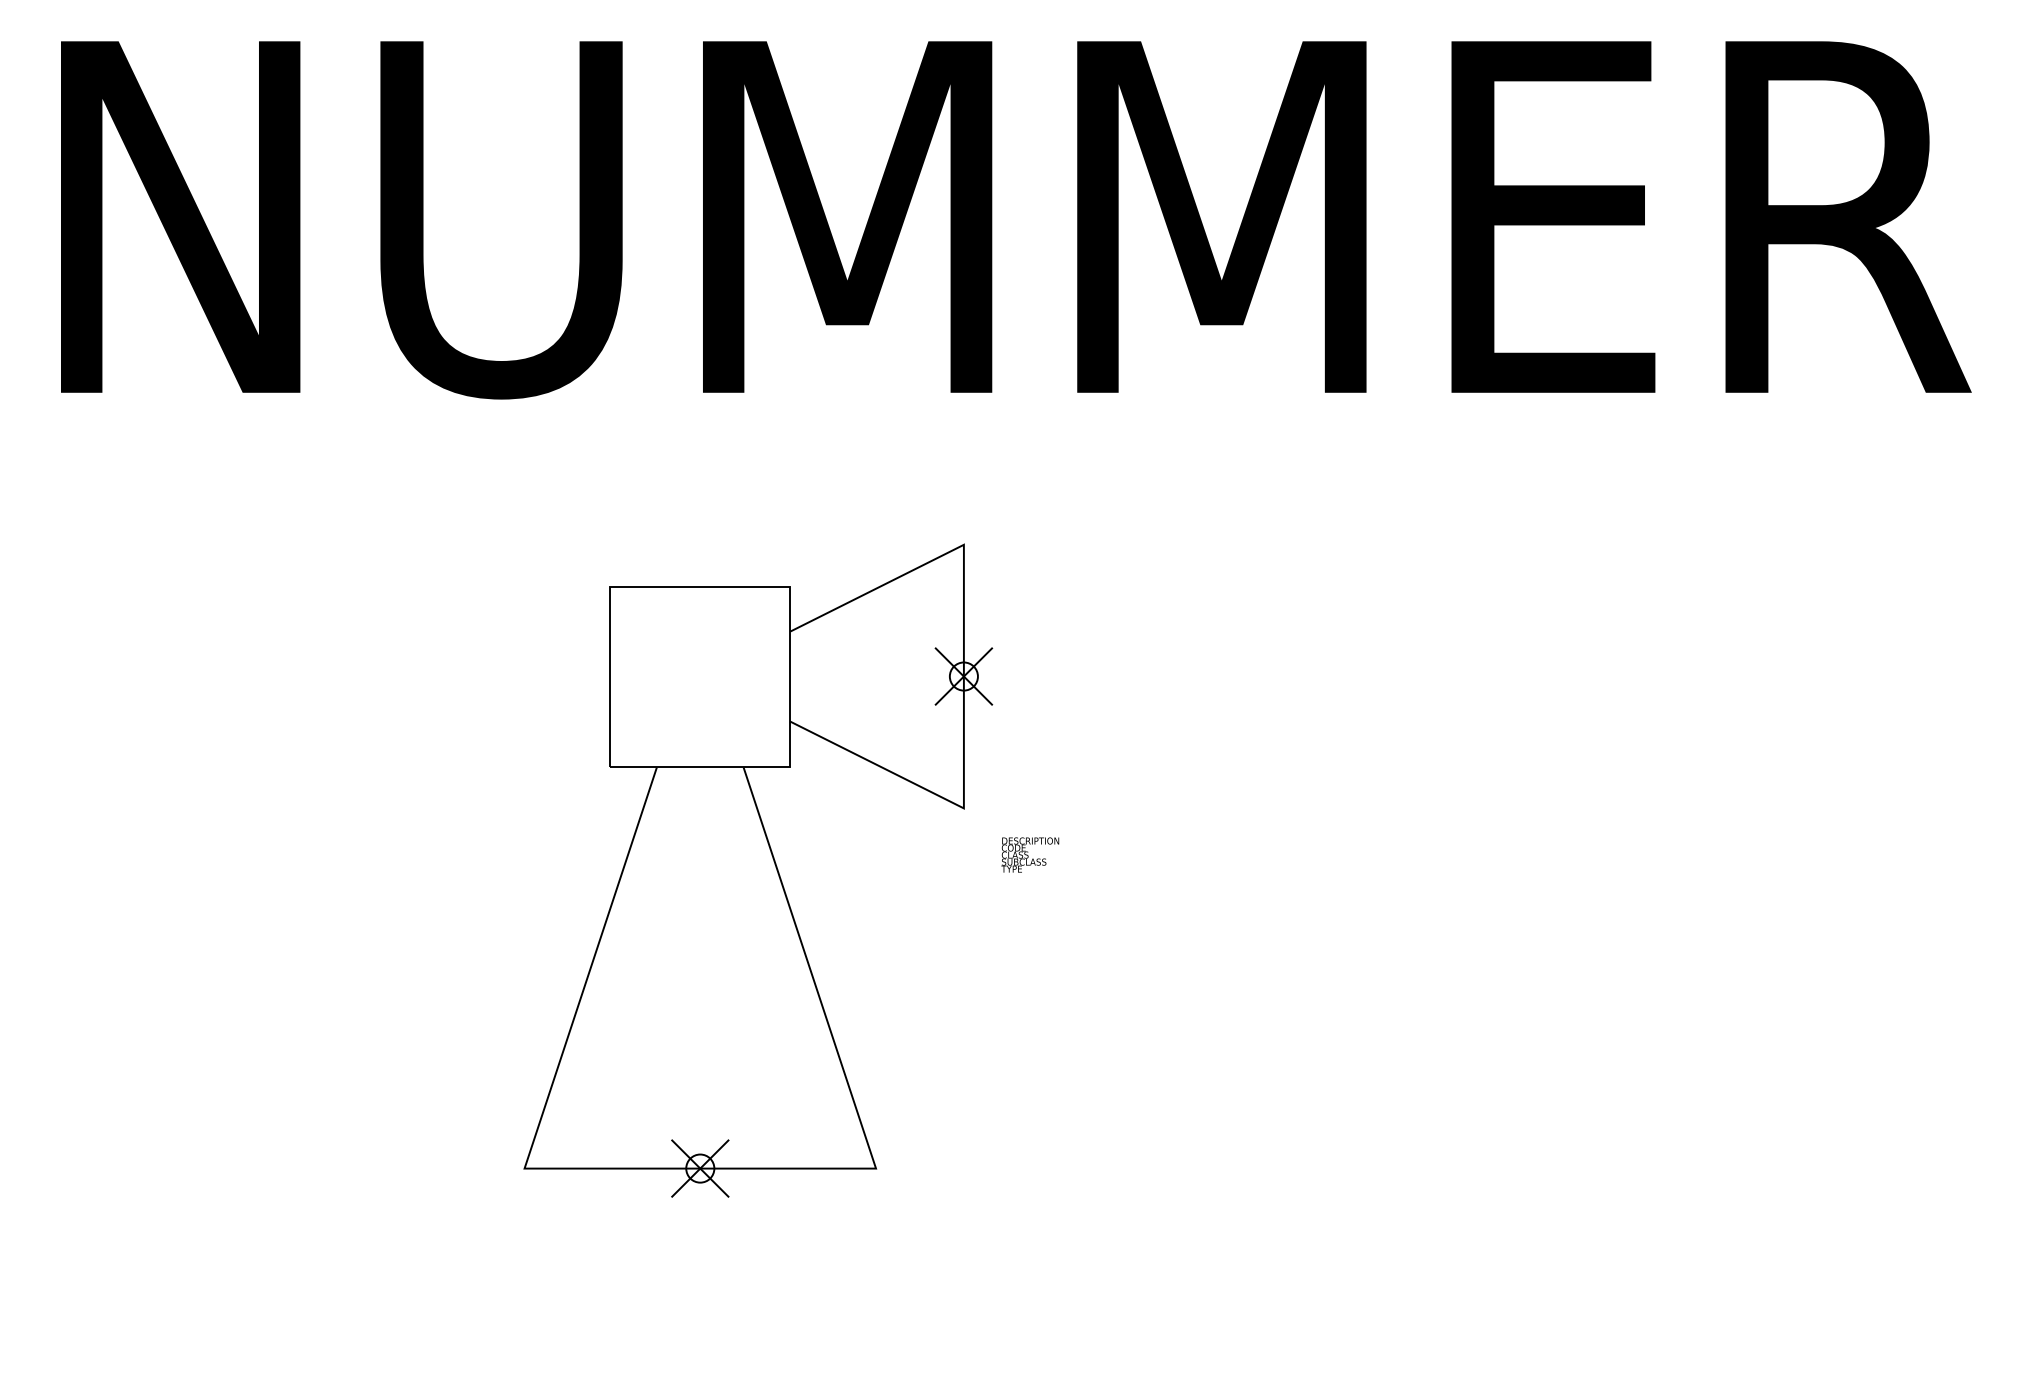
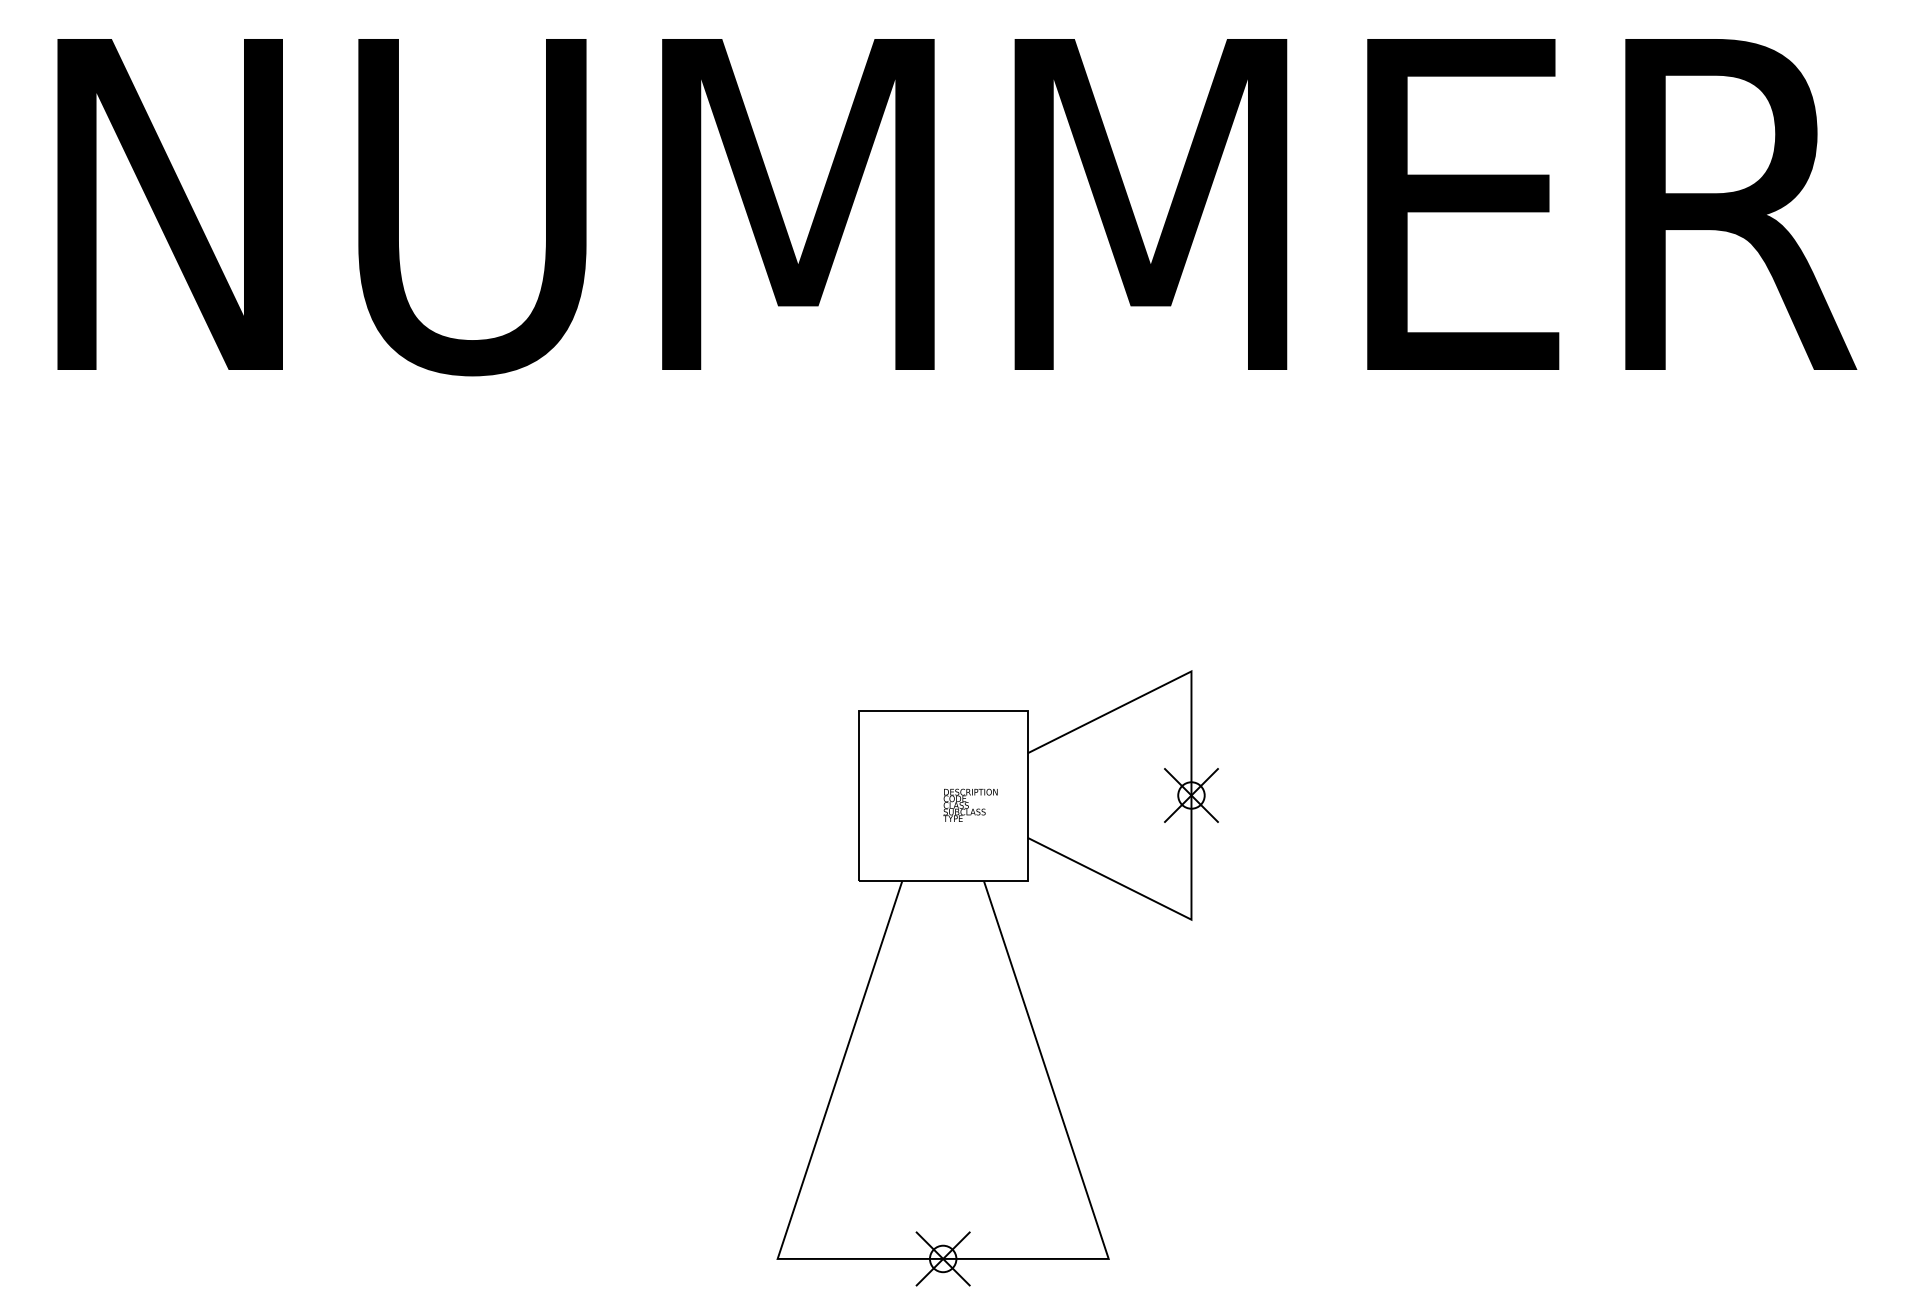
part: (758, 870) -> (998, 978), moved

